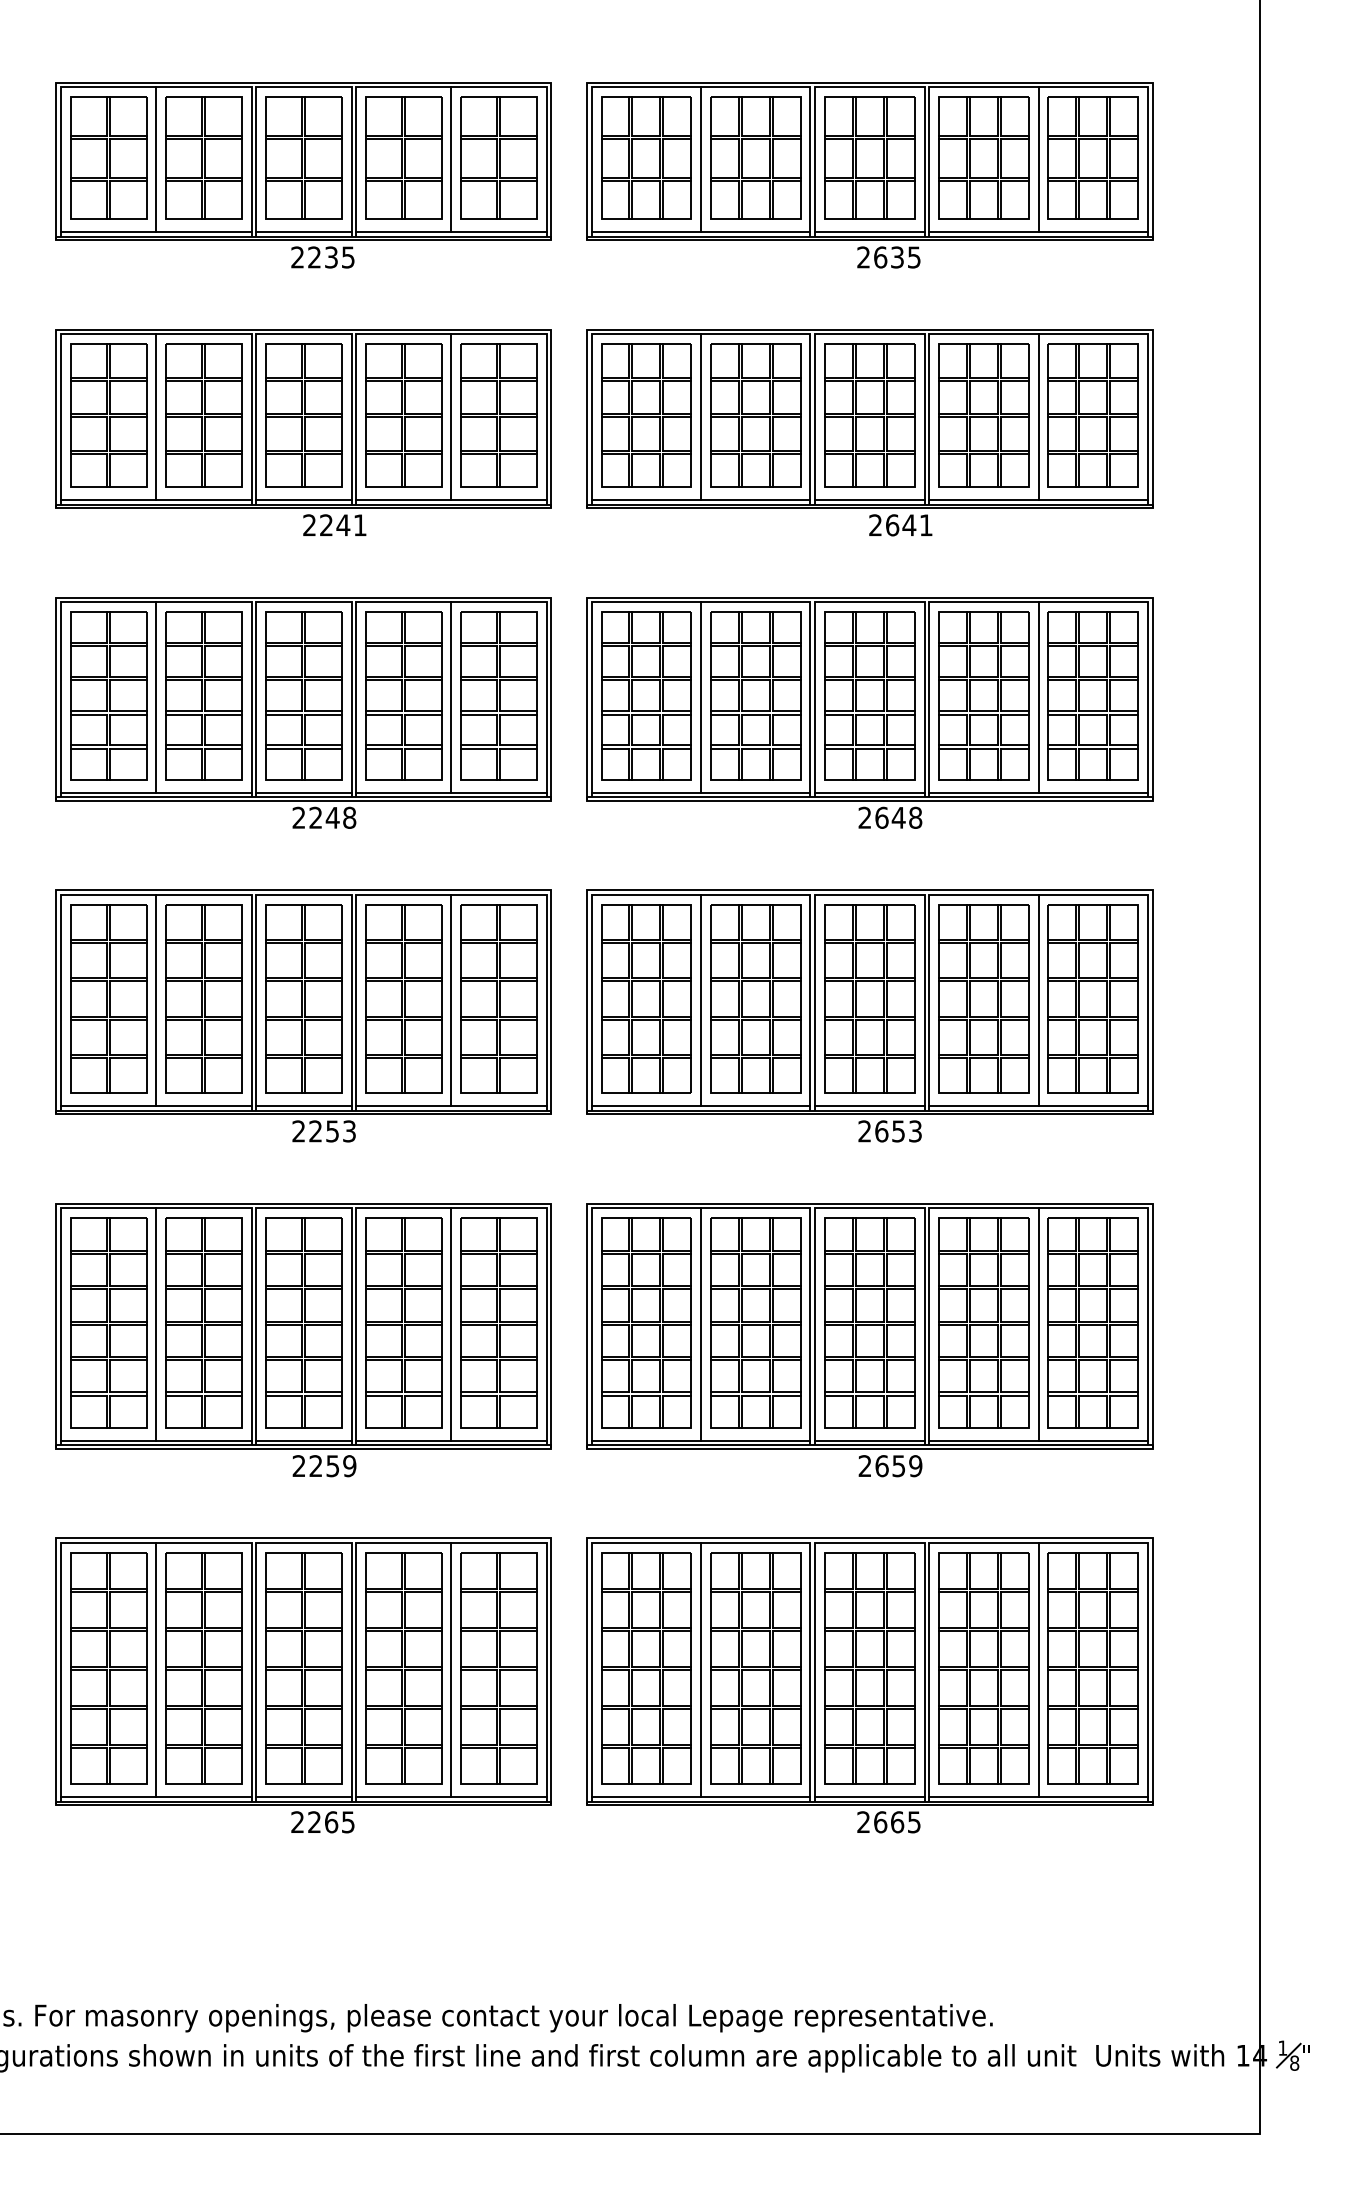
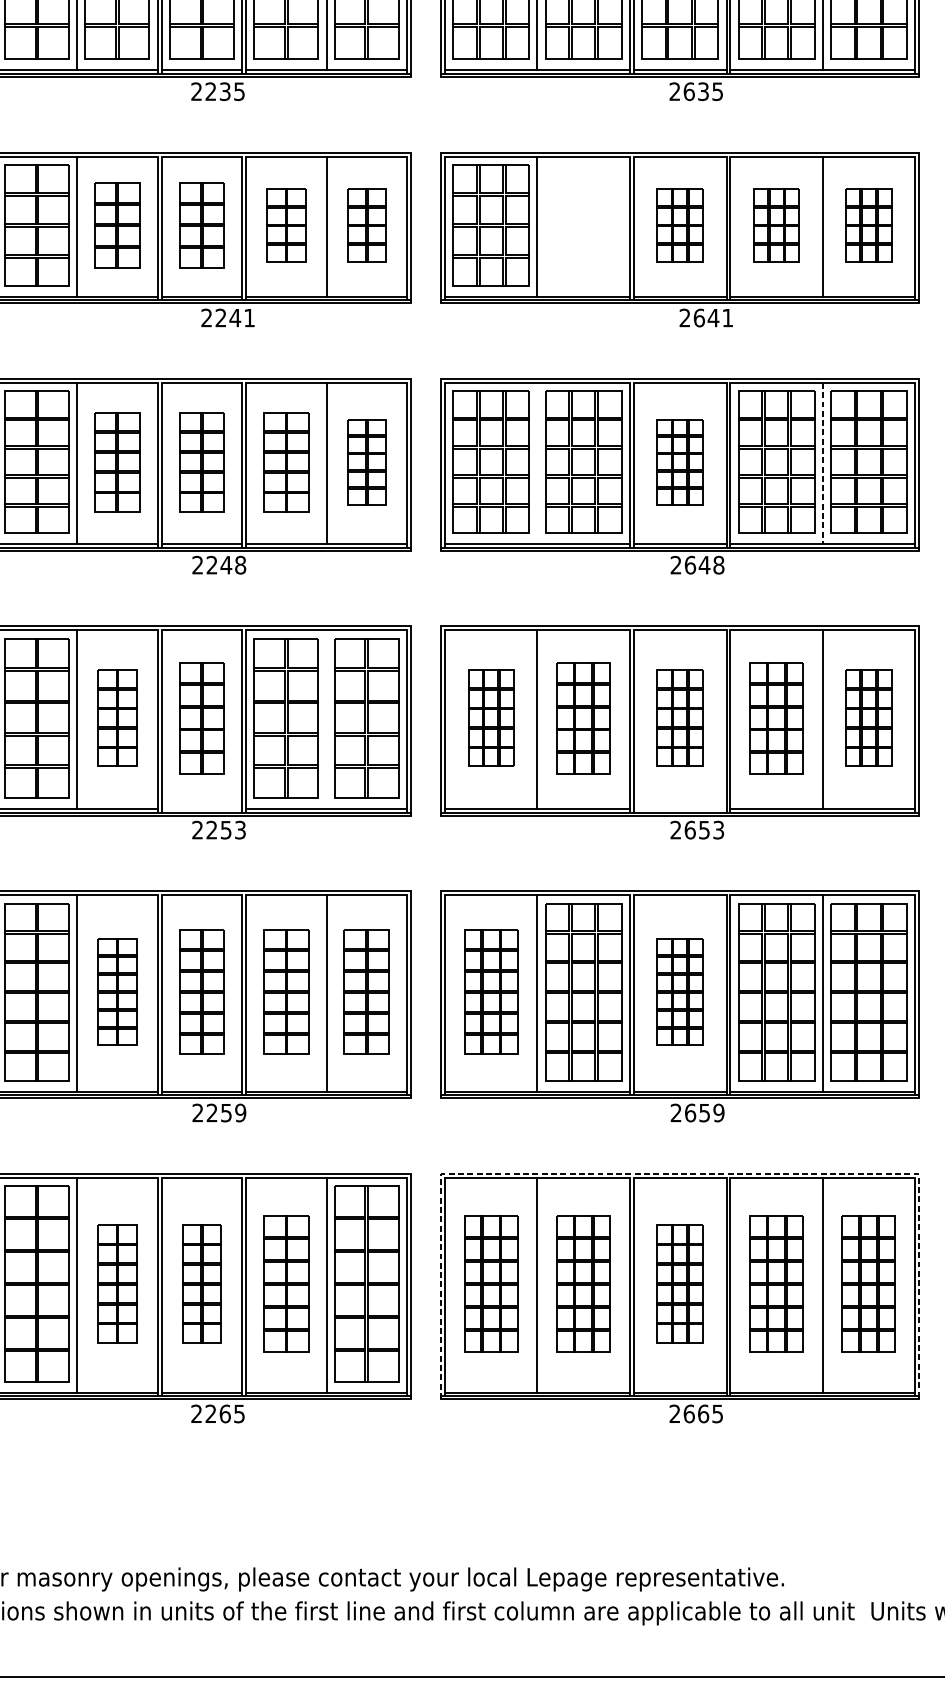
part: (203, 415) -> (117, 225), size x0.7
part: (303, 415) -> (201, 225), size x0.7
part: (403, 415) -> (286, 225), size x0.6
part: (498, 415) -> (366, 225), size x0.6
part: (755, 415) -> (583, 225), removed
part: (869, 415) -> (679, 225), size x0.6
part: (983, 415) -> (776, 225), size x0.6
part: (1092, 415) -> (868, 225), size x0.6
part: (203, 695) -> (117, 461), size x0.7
part: (303, 695) -> (201, 461), size x0.7
part: (403, 695) -> (286, 461), size x0.7
part: (498, 695) -> (366, 461), size x0.6
part: (869, 695) -> (679, 461), size x0.6
line: (700, 697) -> (537, 463), removed
line: (1038, 697) -> (822, 463), solid -> dashed
part: (203, 998) -> (117, 717), size x0.6
part: (303, 998) -> (201, 717), size x0.7
part: (646, 998) -> (491, 717), size x0.6
part: (755, 998) -> (583, 717), size x0.7
part: (869, 998) -> (679, 717), size x0.6
part: (983, 998) -> (776, 717), size x0.7
part: (1092, 998) -> (868, 717), size x0.6
line: (451, 1000) -> (326, 719), removed
line: (303, 1106) -> (201, 809), removed
line: (869, 1106) -> (679, 809), removed
part: (203, 1322) -> (117, 991), size x0.6
part: (303, 1322) -> (201, 991), size x0.7
part: (403, 1322) -> (286, 991), size x0.7
part: (498, 1322) -> (366, 991), size x0.7
part: (646, 1322) -> (491, 991), size x0.7
part: (869, 1322) -> (679, 991), size x0.6
line: (869, 1538) -> (679, 1174), solid -> dashed
part: (203, 1668) -> (117, 1284), size x0.6
part: (303, 1668) -> (201, 1284), size x0.6
part: (403, 1668) -> (286, 1284), size x0.7
part: (646, 1668) -> (491, 1284), size x0.7
part: (755, 1668) -> (583, 1284), size x0.7
part: (869, 1668) -> (679, 1284), size x0.6
part: (983, 1668) -> (776, 1284), size x0.7
part: (1092, 1668) -> (868, 1284), size x0.7

